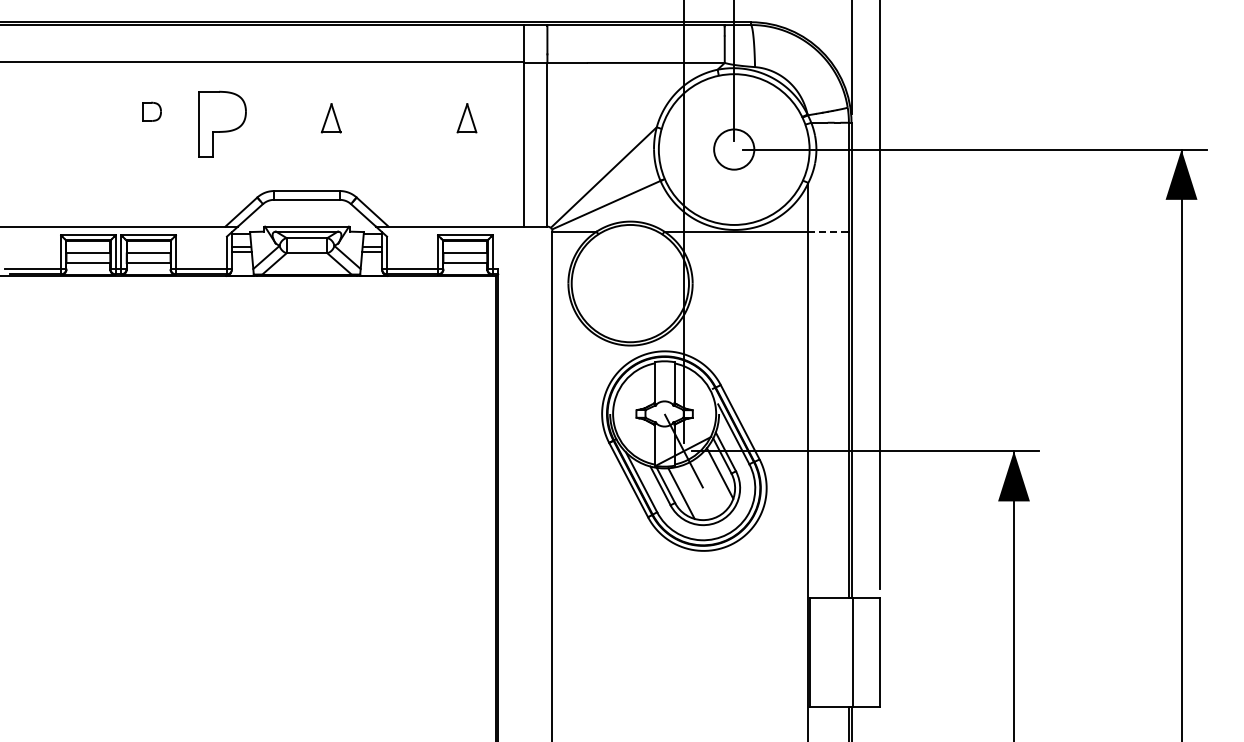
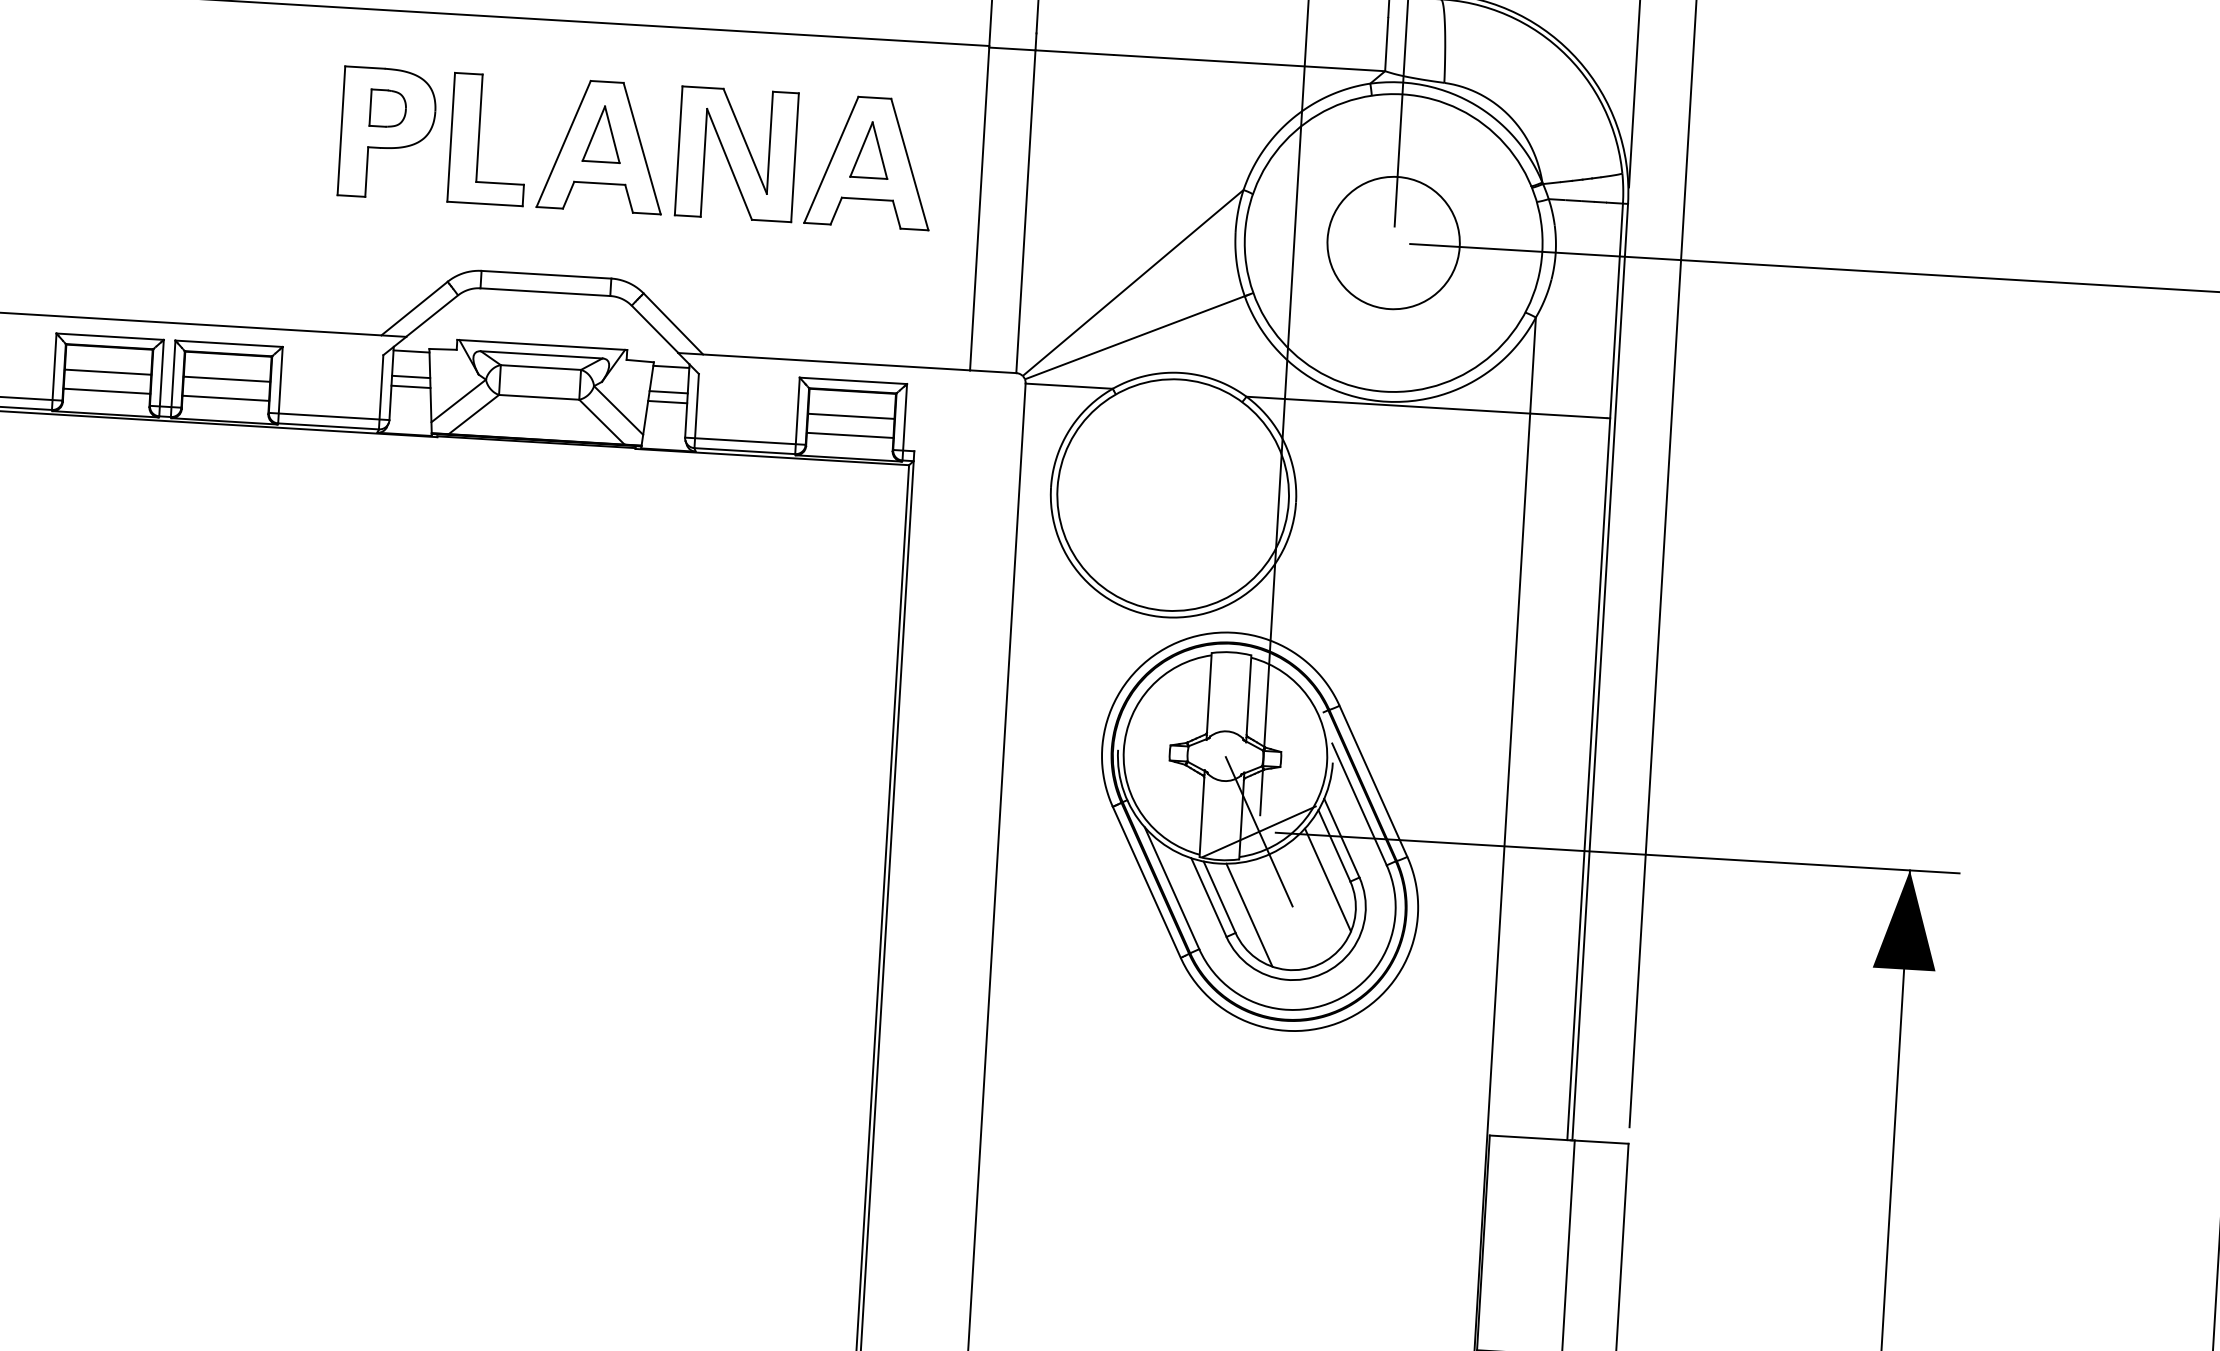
part: (151, 111) -> (387, 107), moved
part: (376, 124) -> (691, 151), added
circle: (733, 149) -> (1392, 242), size x1.67
line: (828, 231) -> (1569, 415), dashed -> solid

